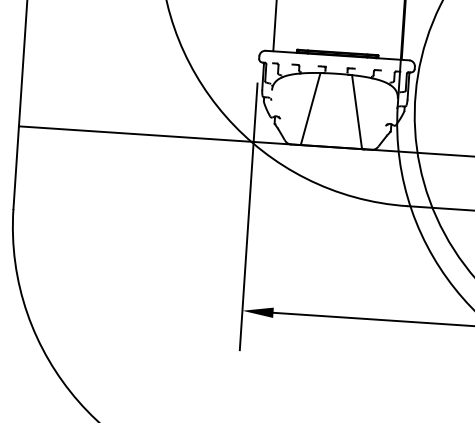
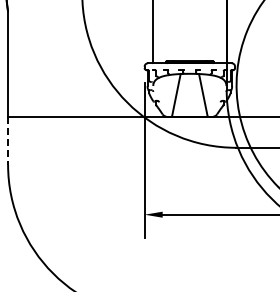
line: (16, 169) -> (8, 141), solid -> dashed

